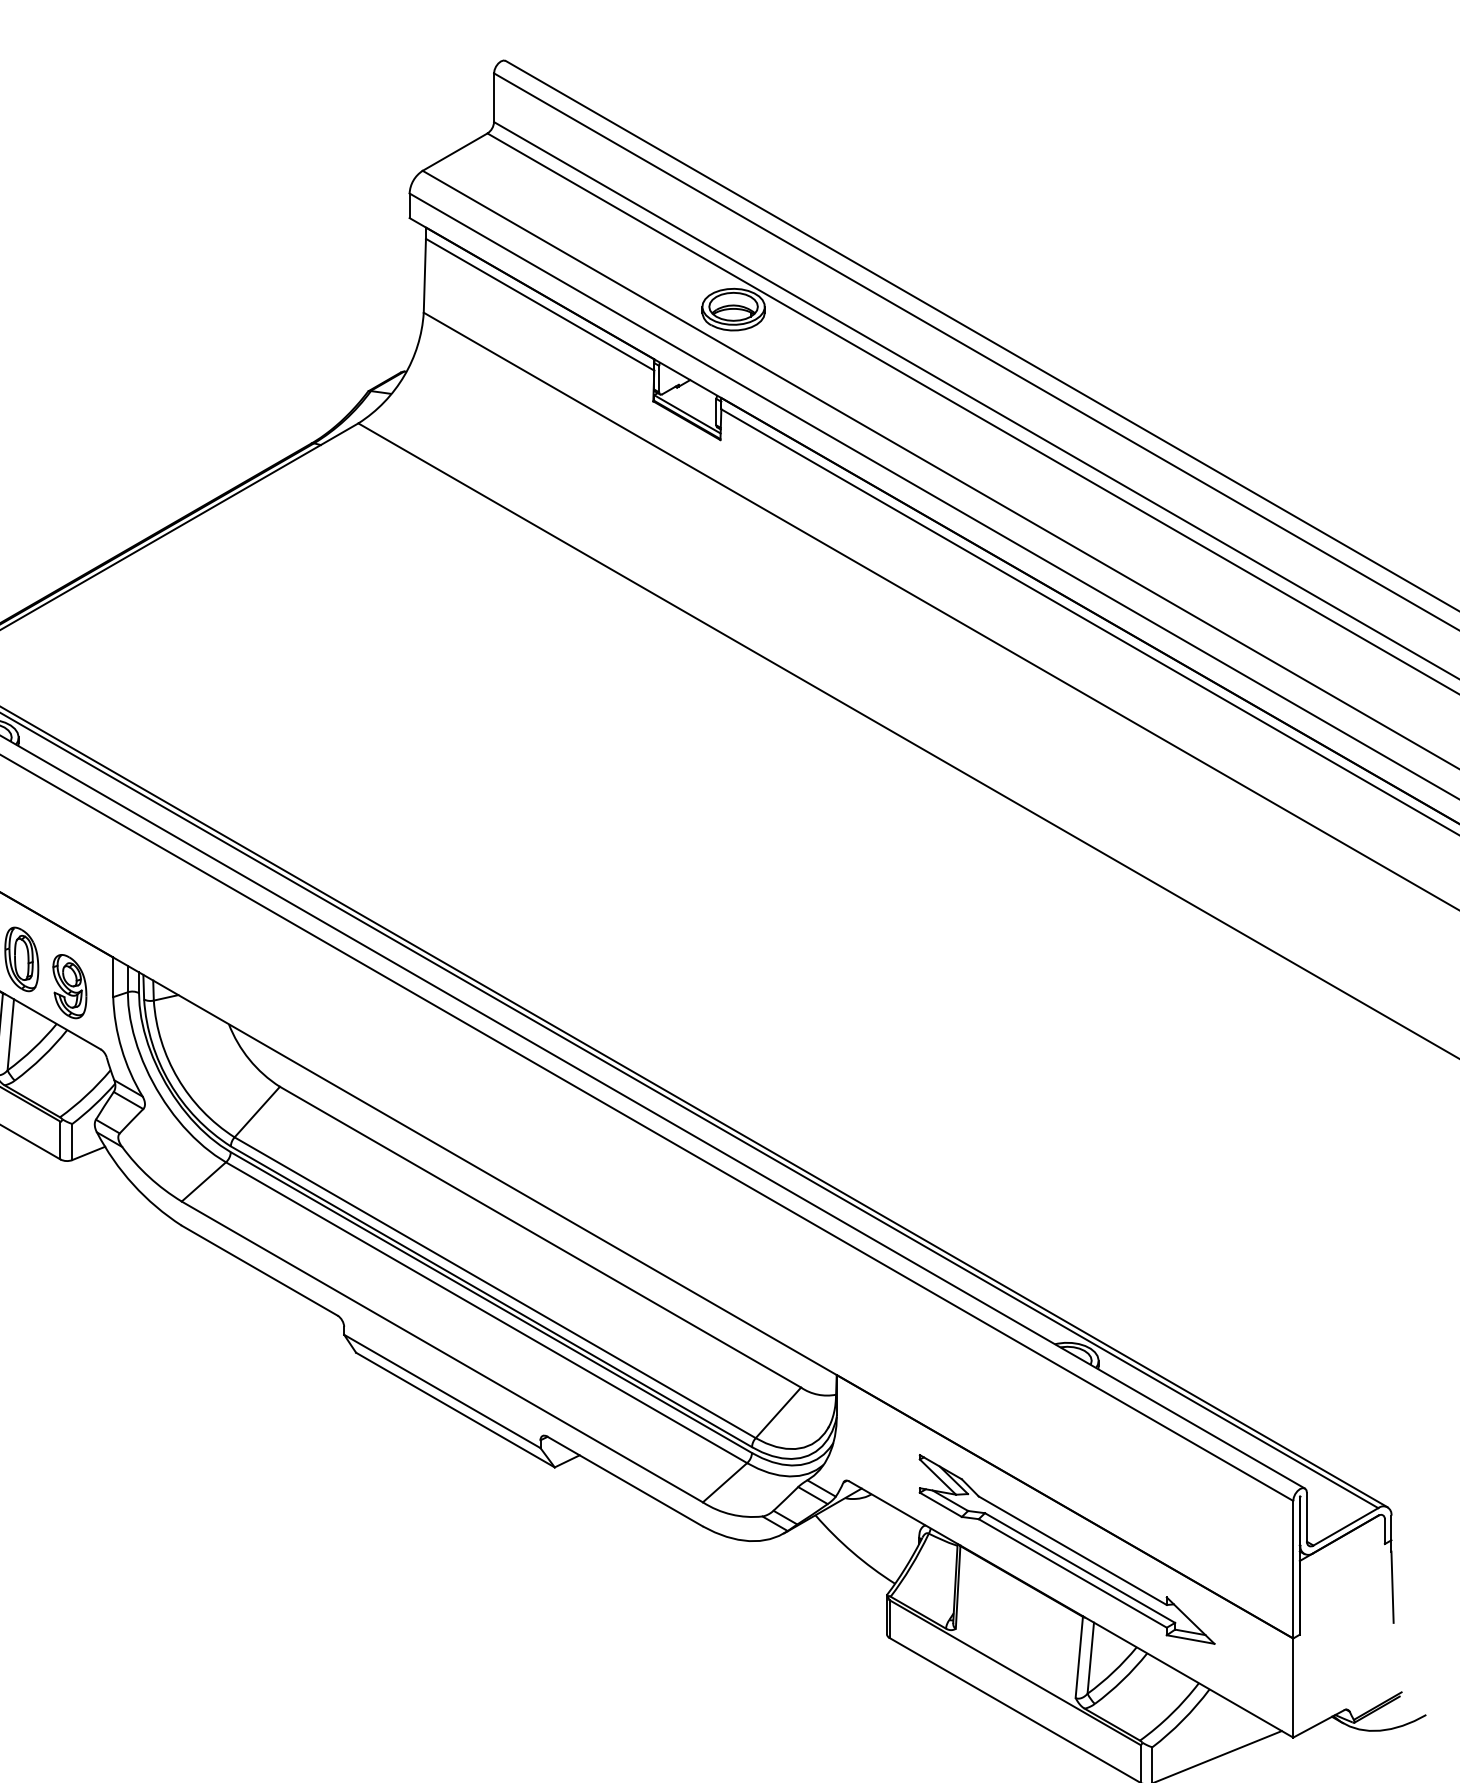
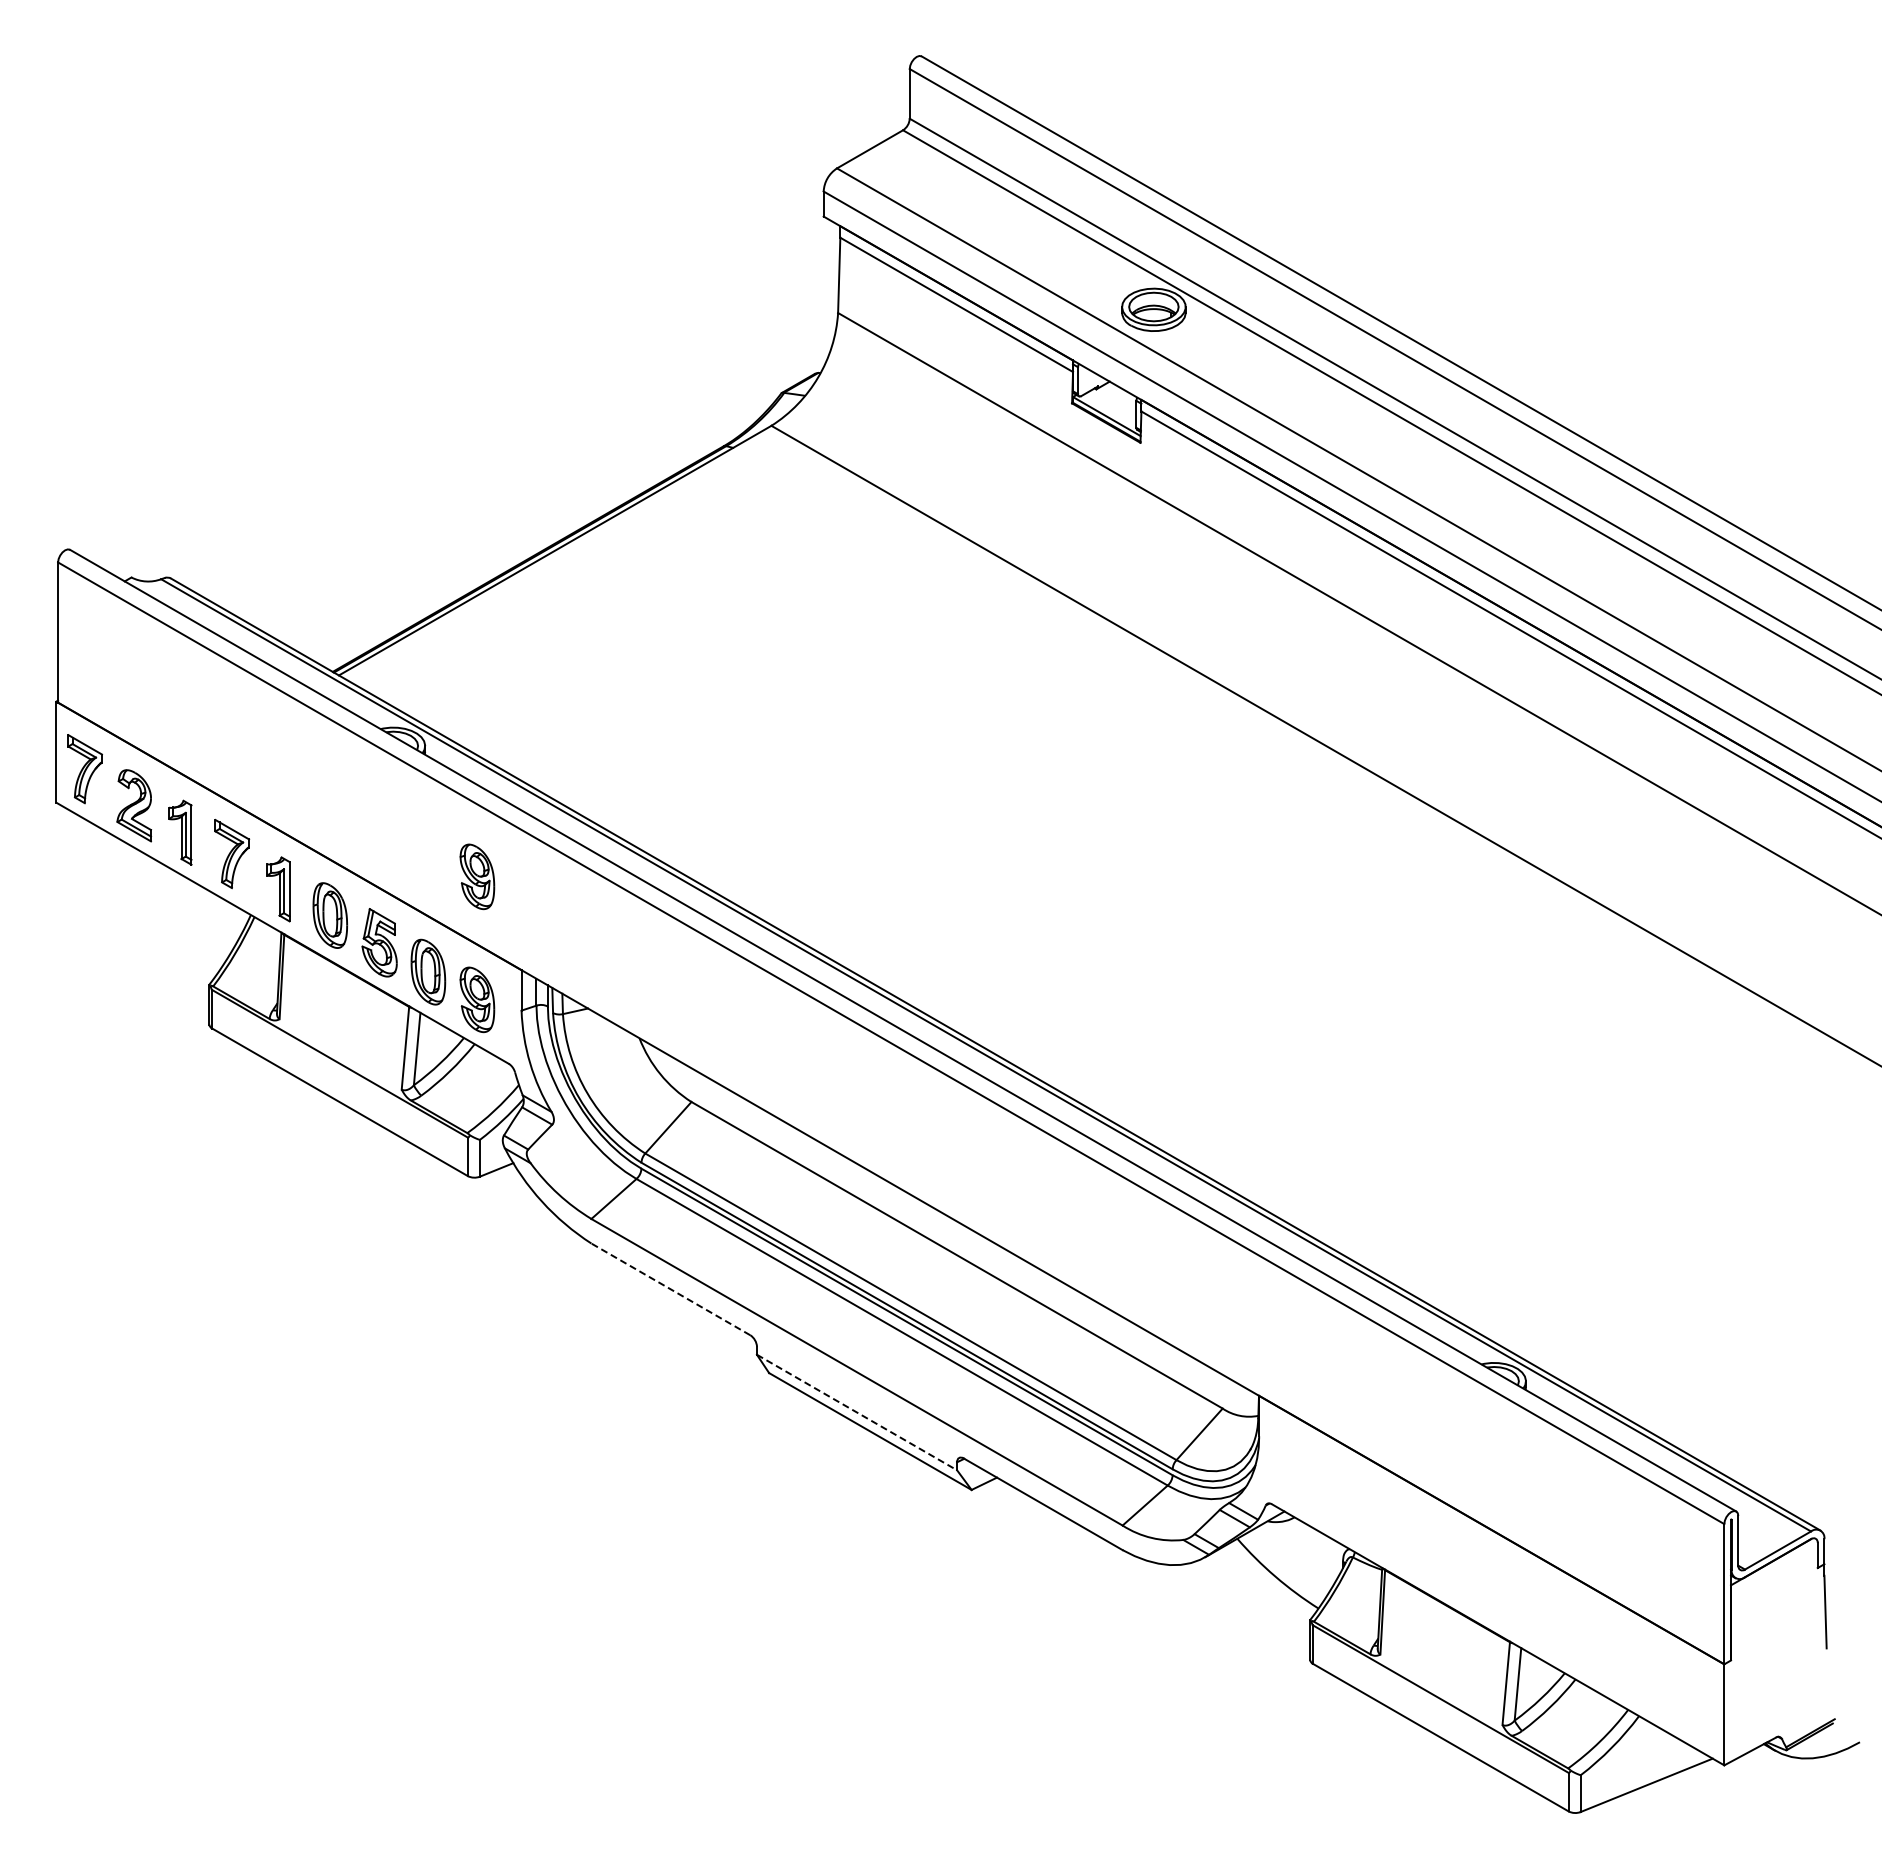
part: (69, 865) -> (477, 876), added
line: (259, 1270) -> (670, 1289), solid -> dashed
line: (442, 1391) -> (857, 1412), solid -> dashed
part: (1066, 1549) -> (1493, 1573), removed

